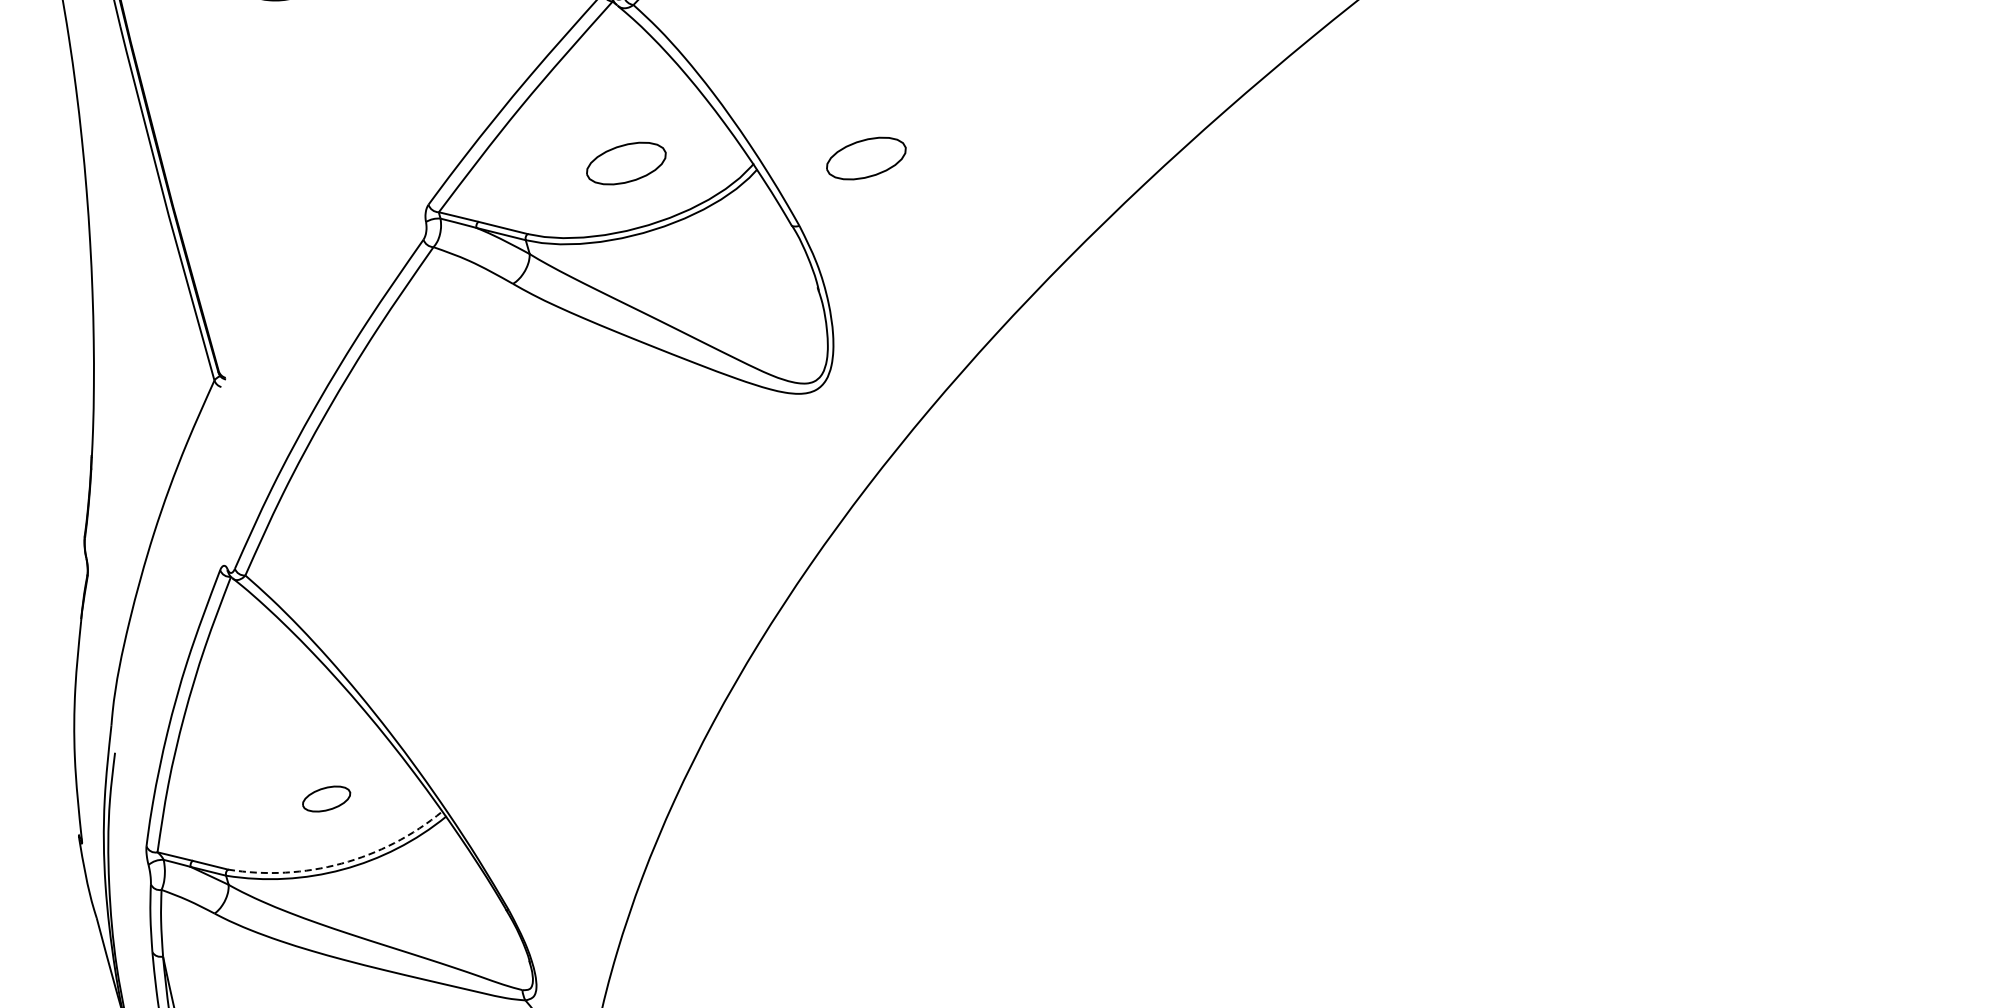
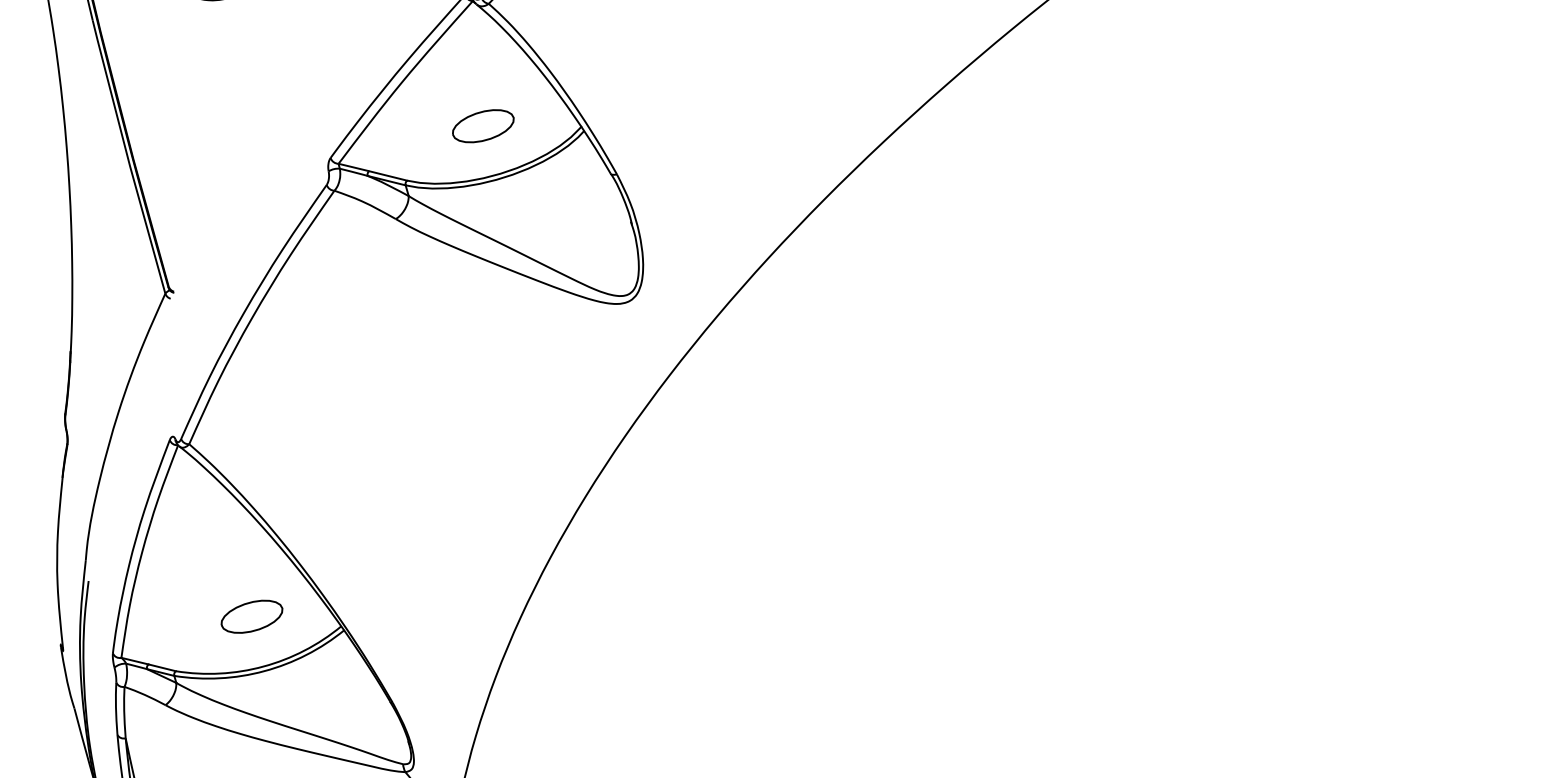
part: (866, 158) -> (668, 122), removed
part: (326, 798) -> (251, 616), size x1.67
arc: (341, 863) -> (263, 666), dashed -> solid

